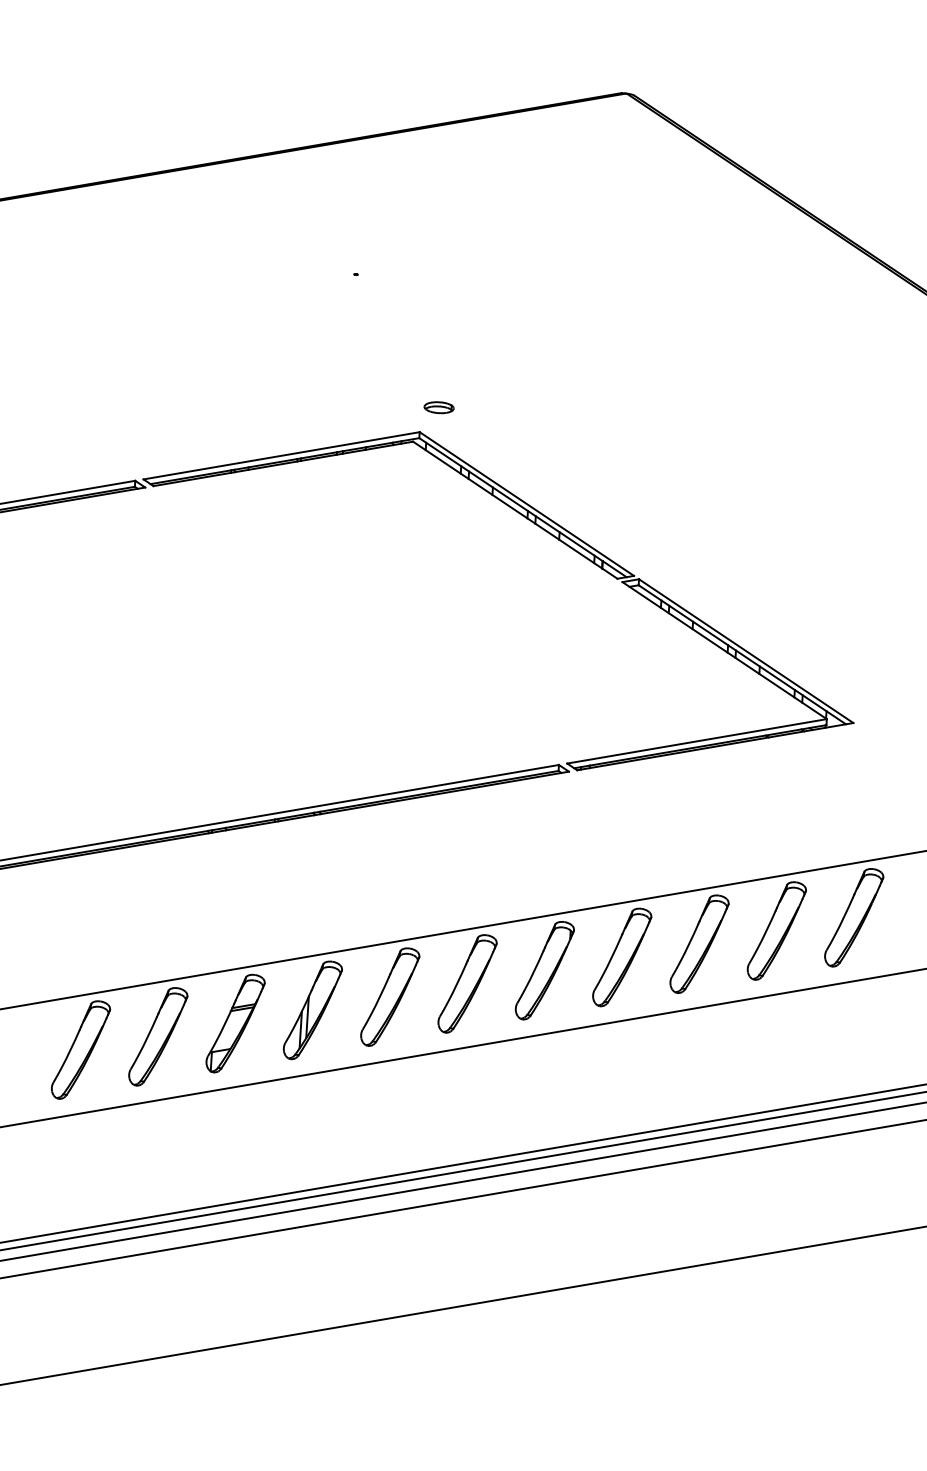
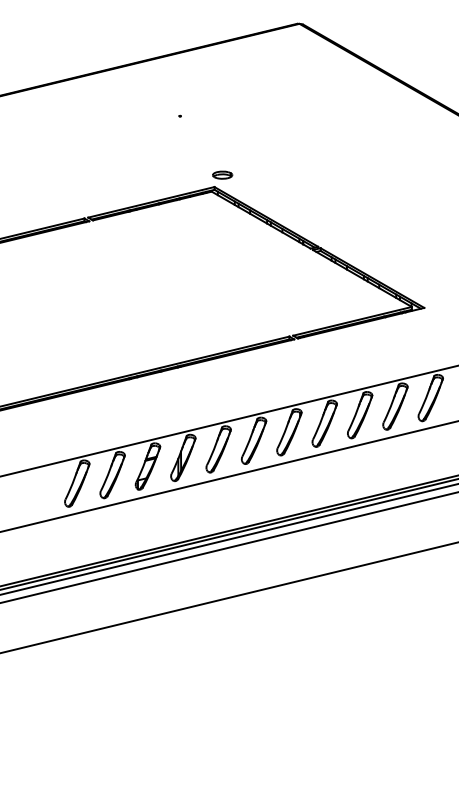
part: (438, 406) -> (222, 174), size x1.43

